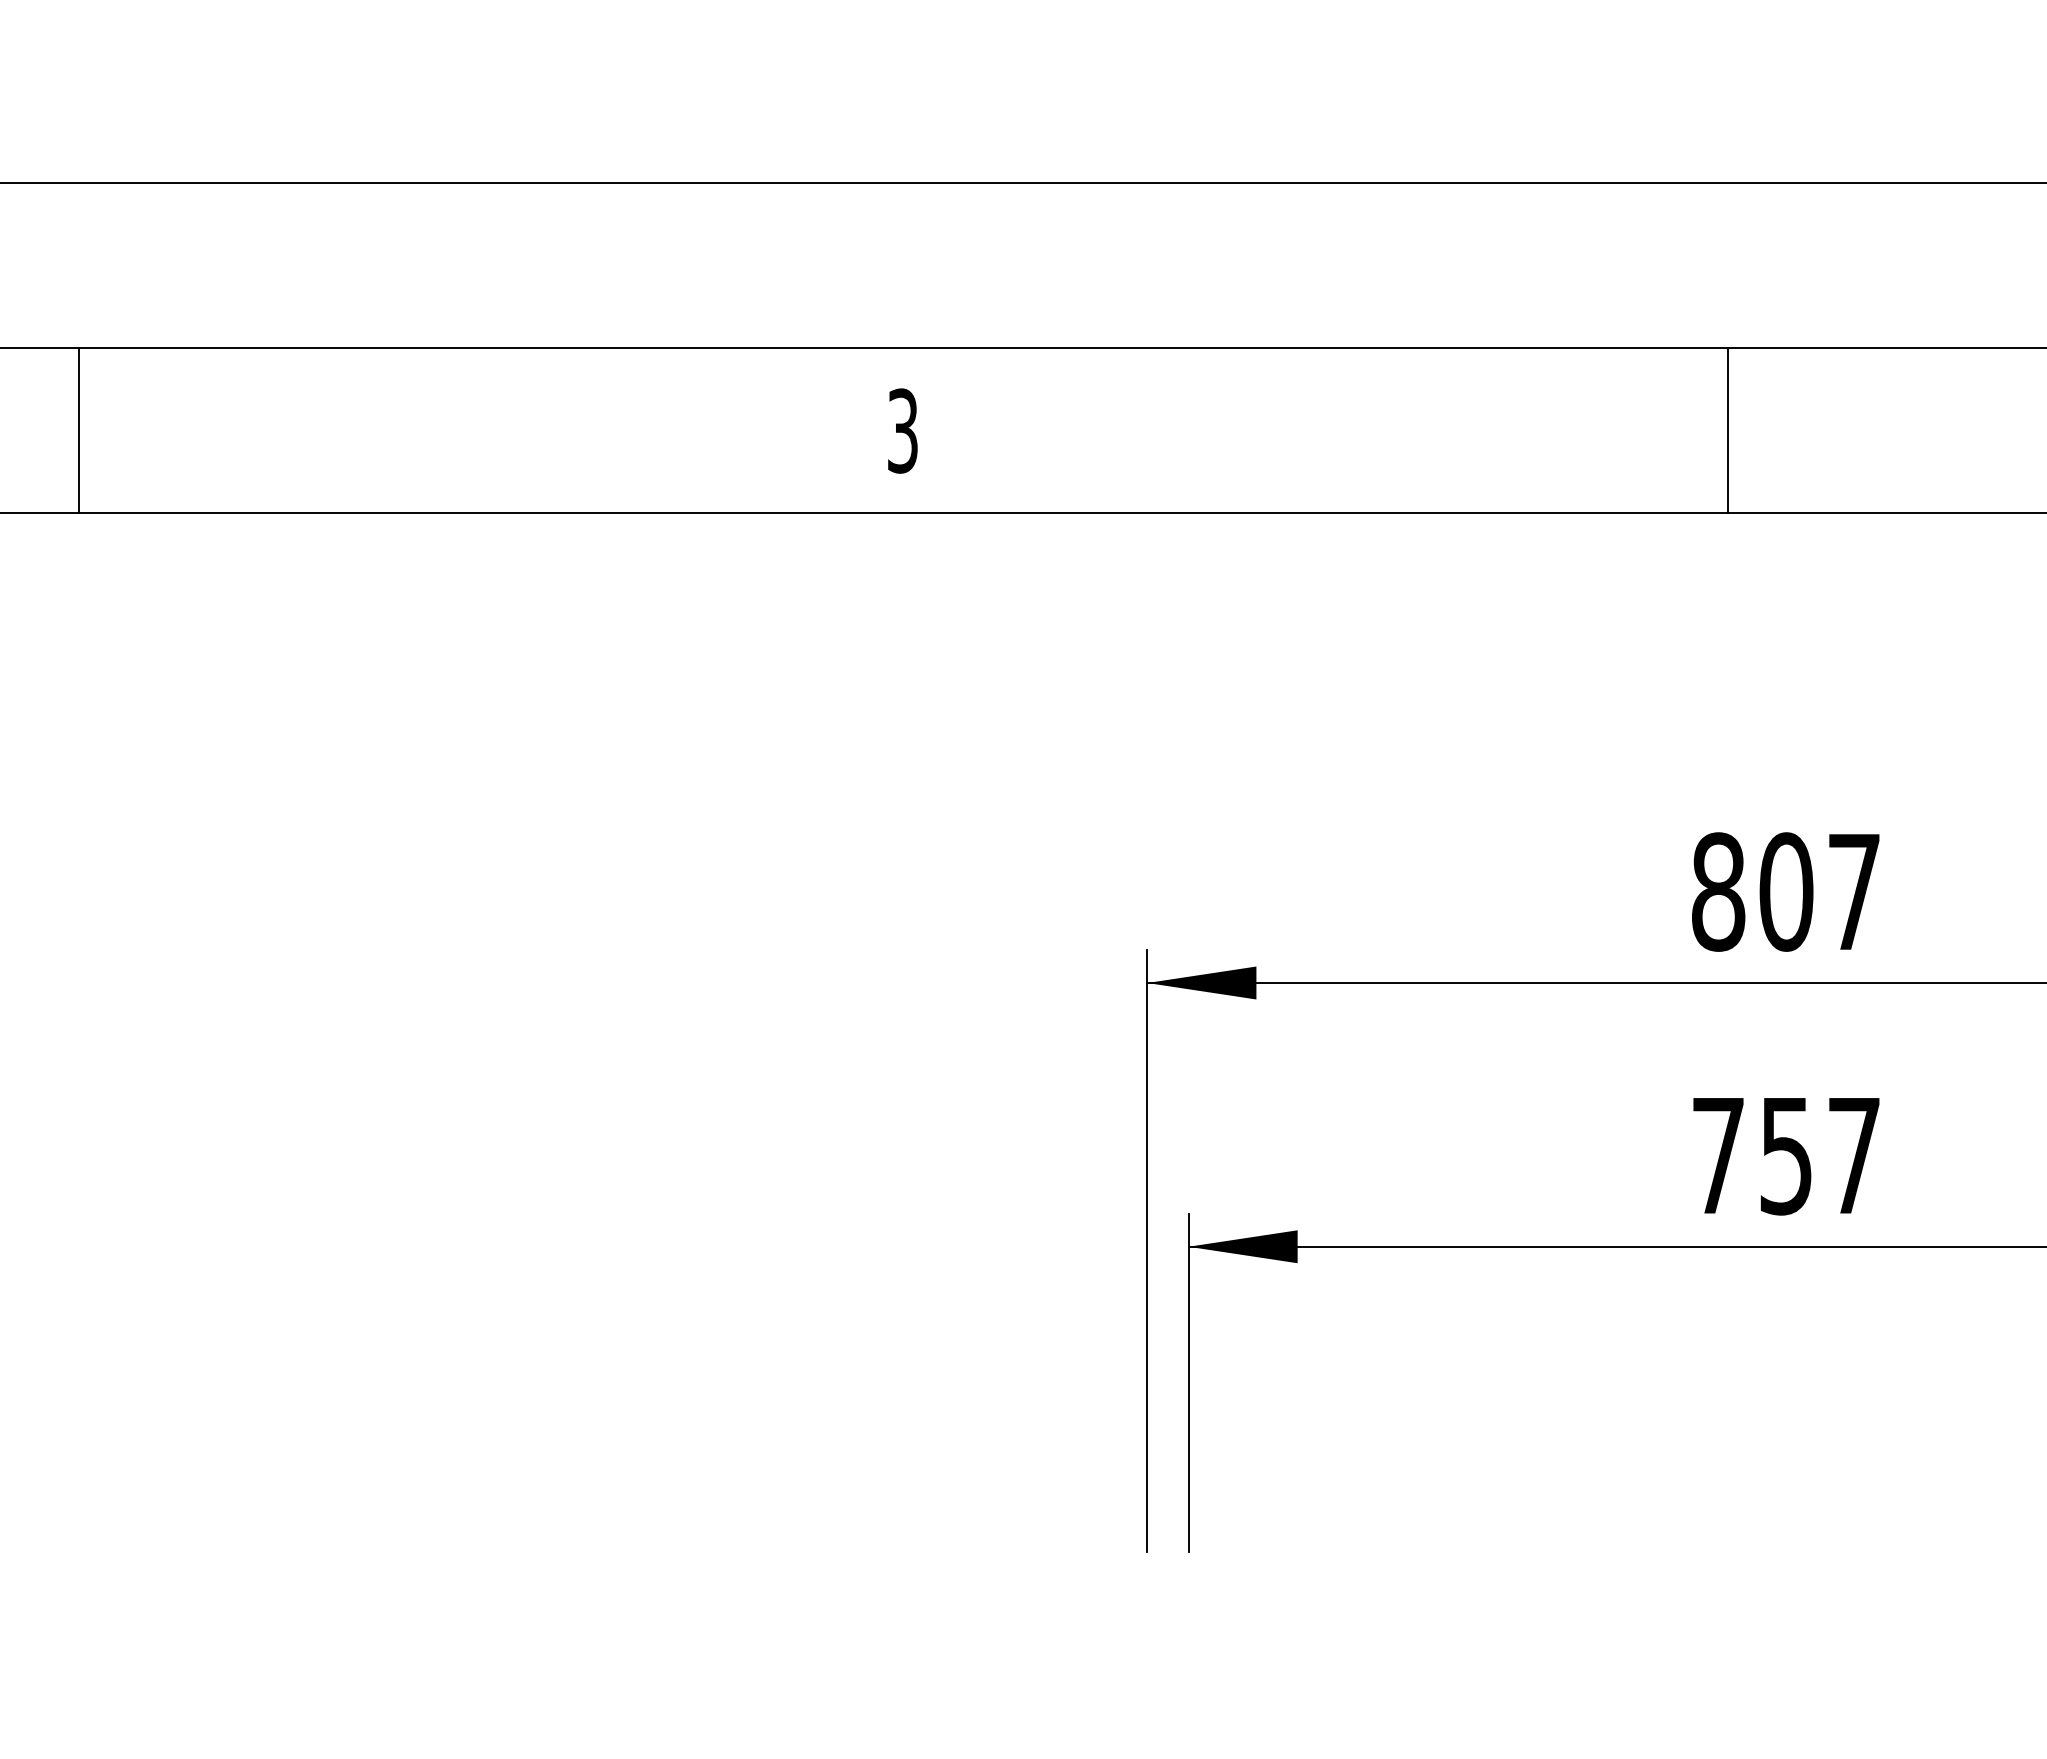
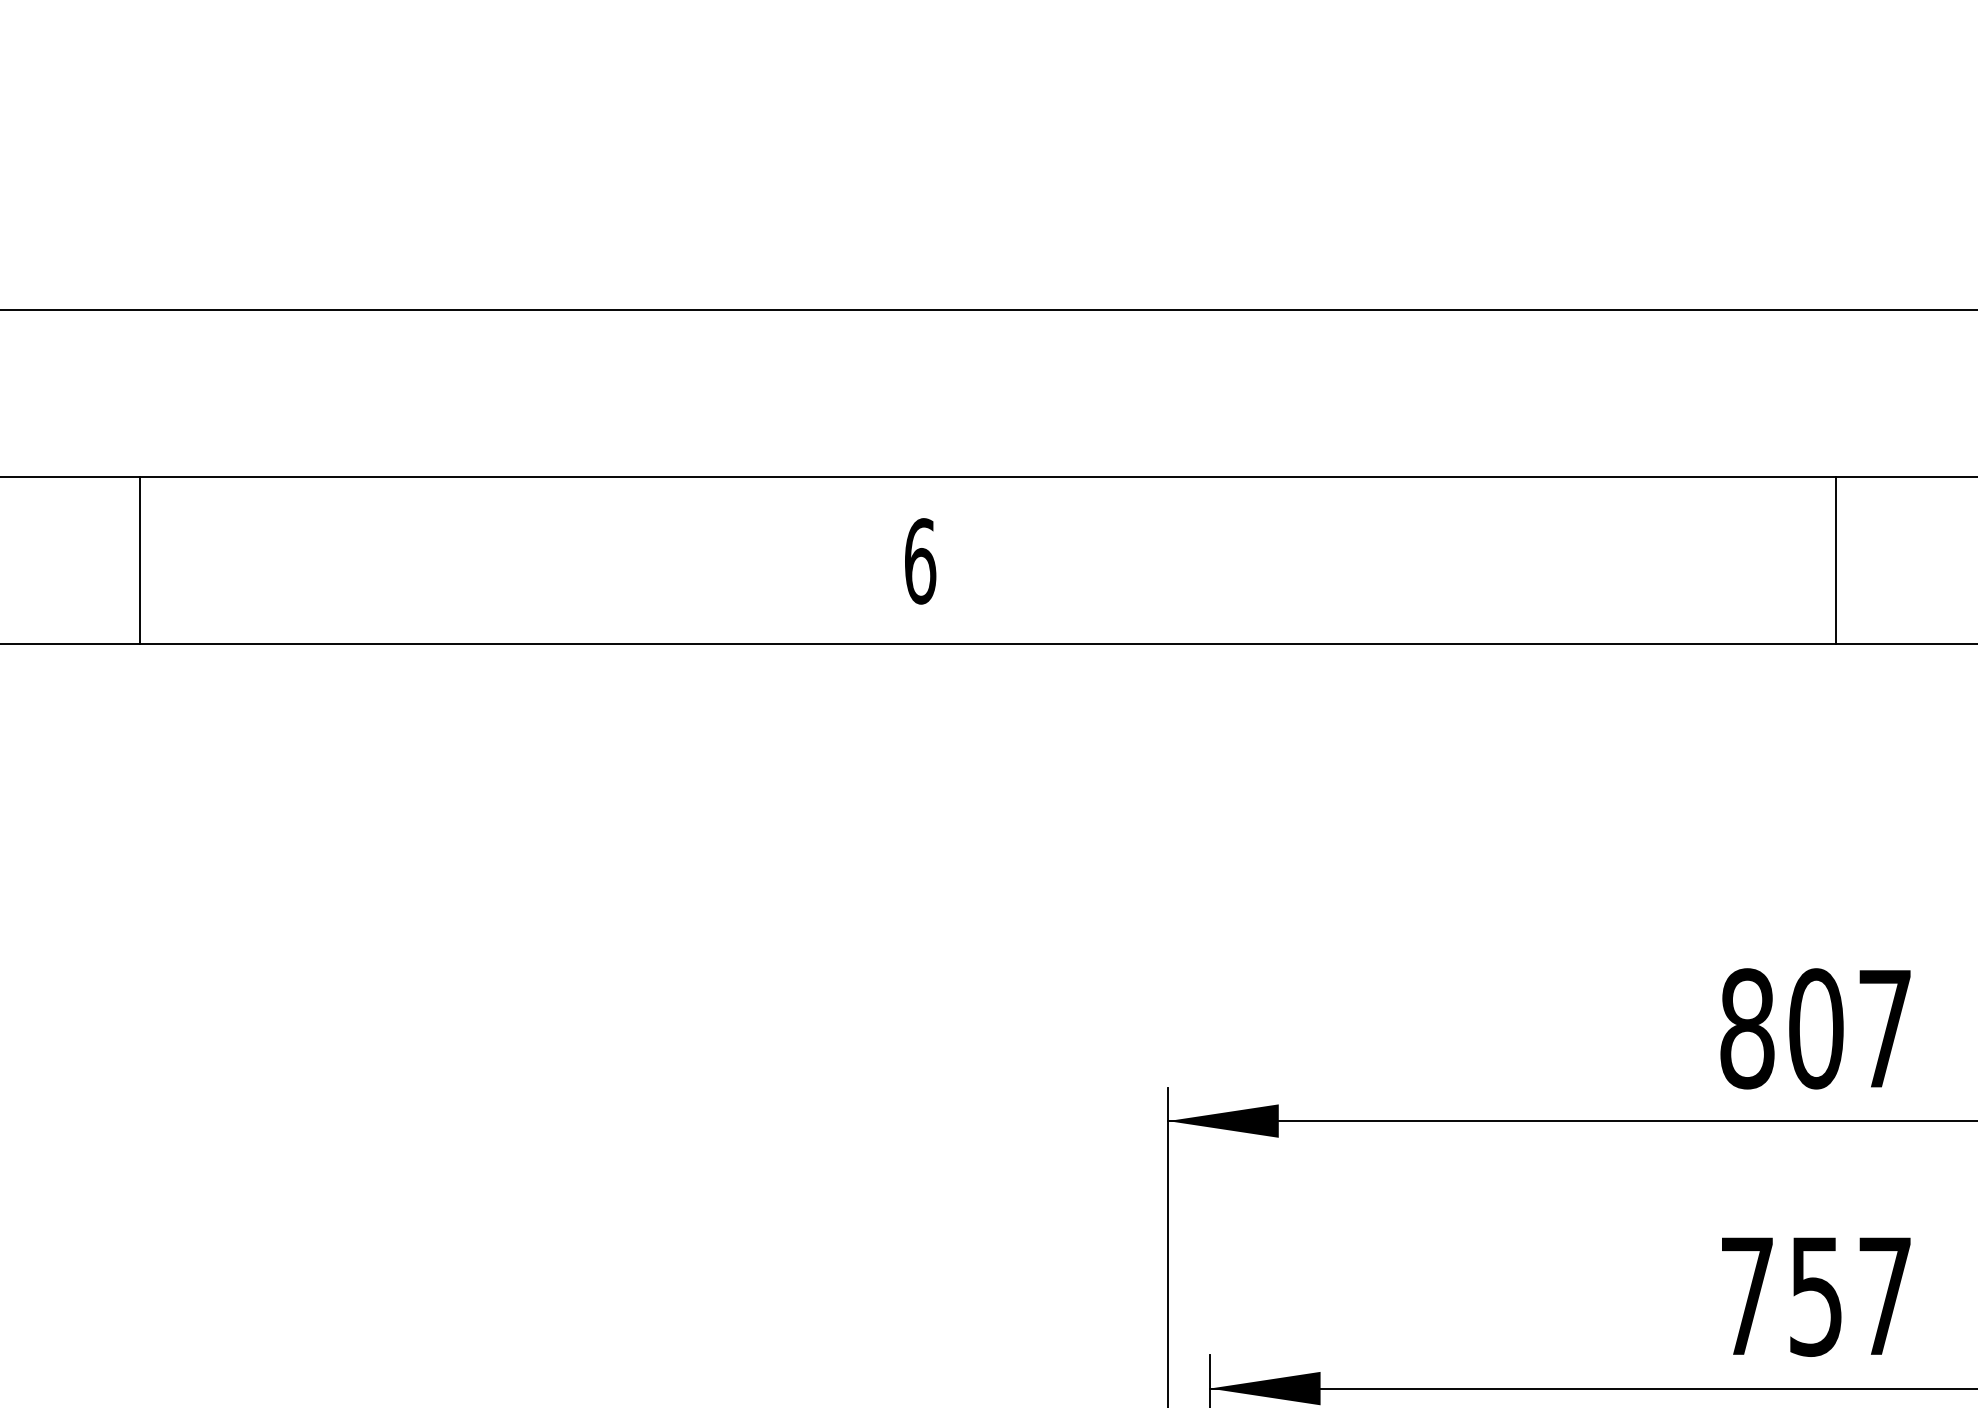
line: (79, 430) -> (140, 560), moved
text: (902, 430) -> (919, 560), 3 -> 6
line: (1727, 430) -> (1835, 560), moved

